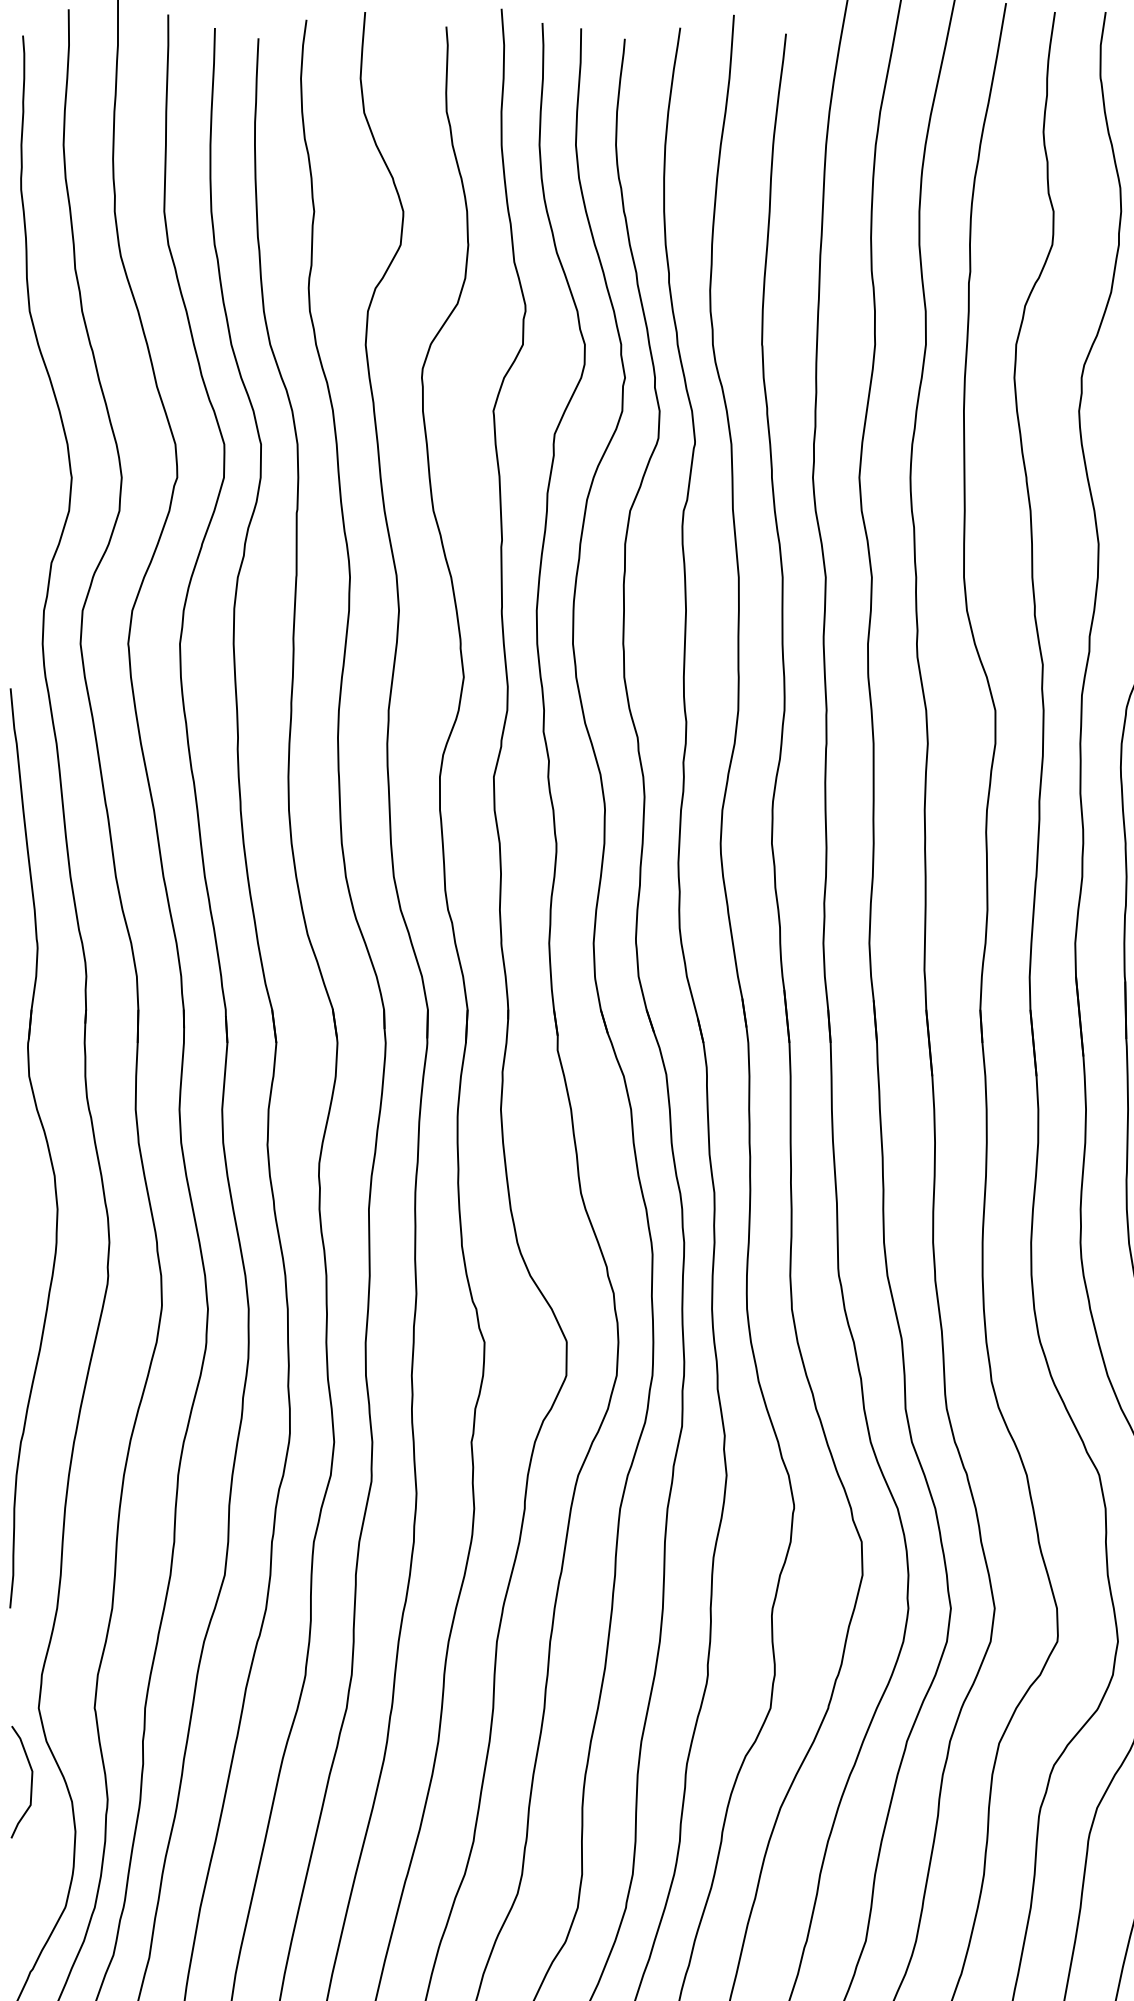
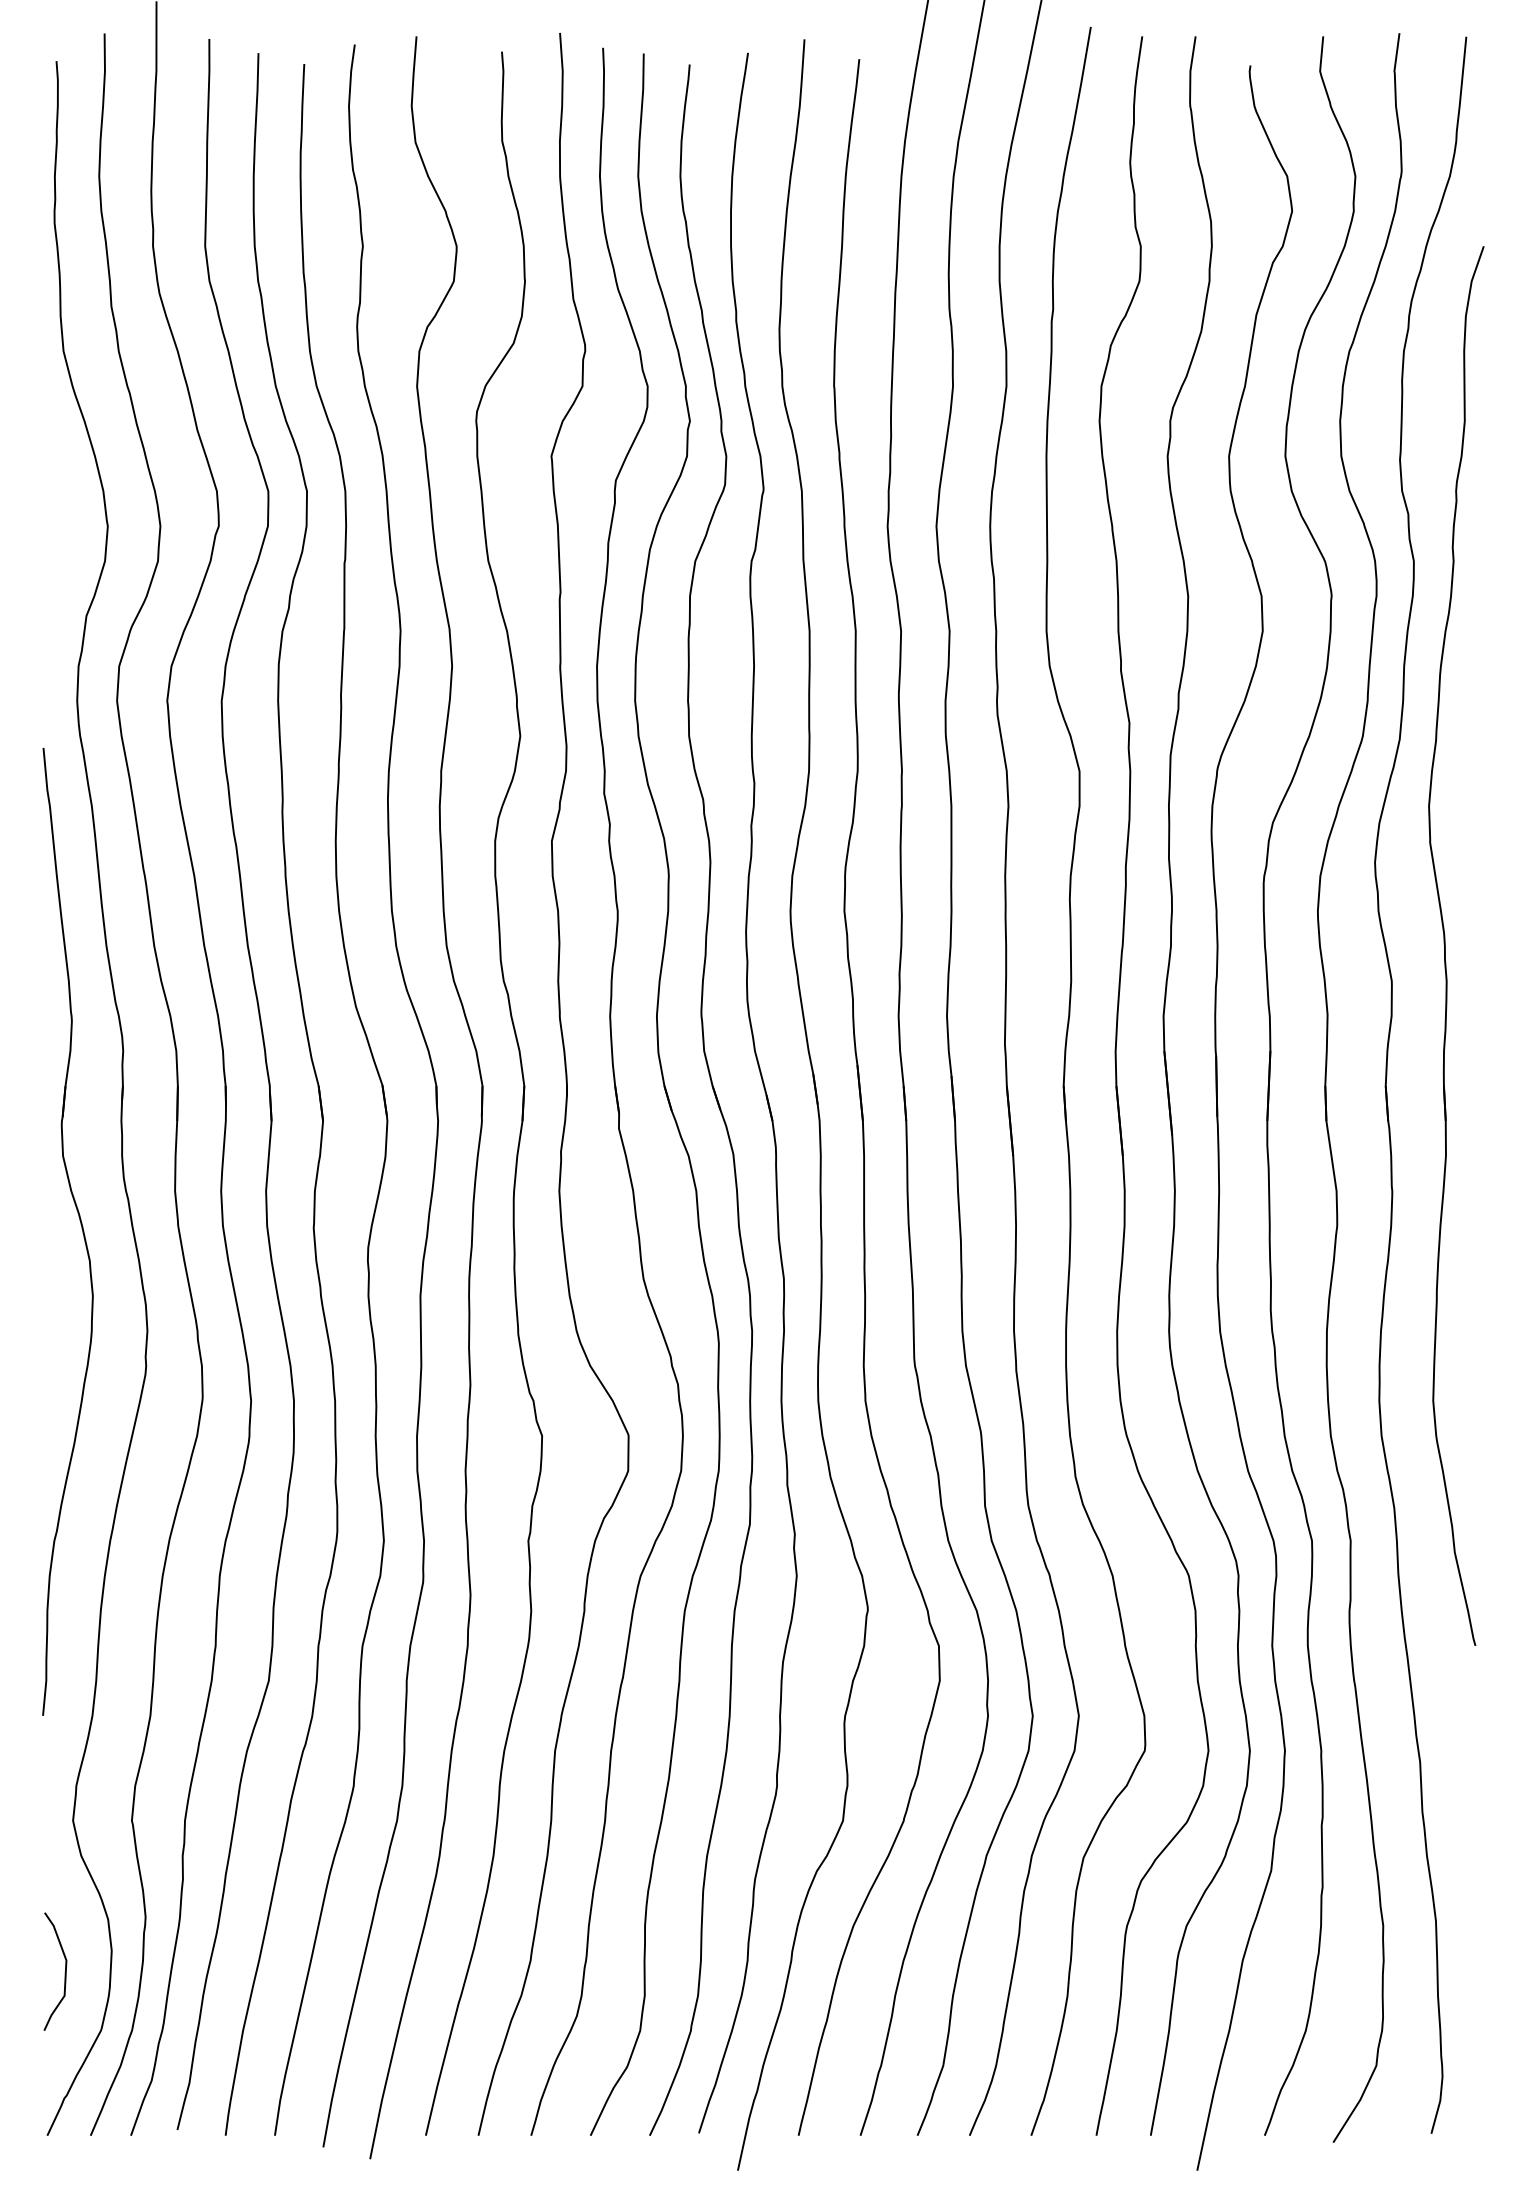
curve: (30, 1782) -> (64, 1972), moved

